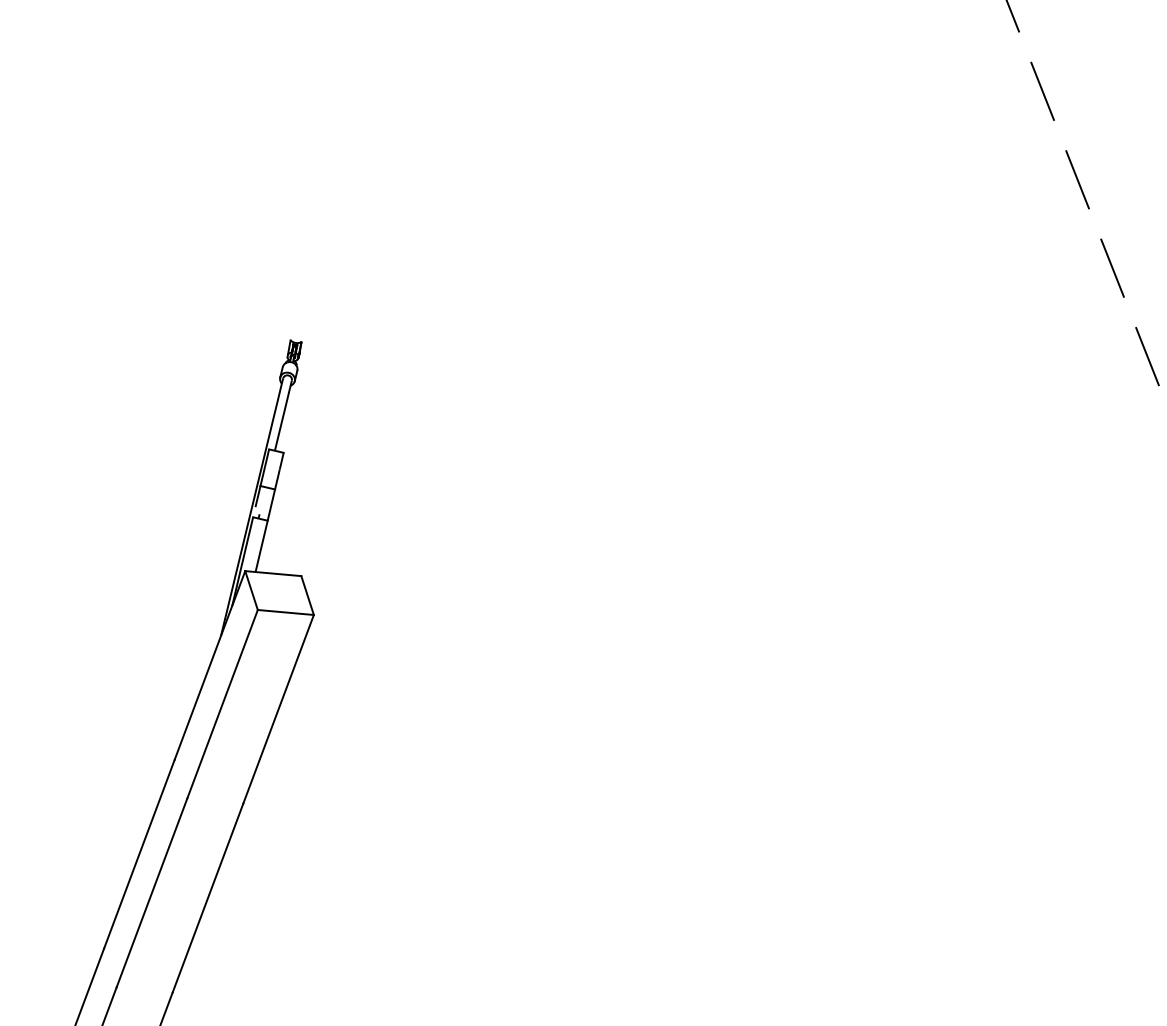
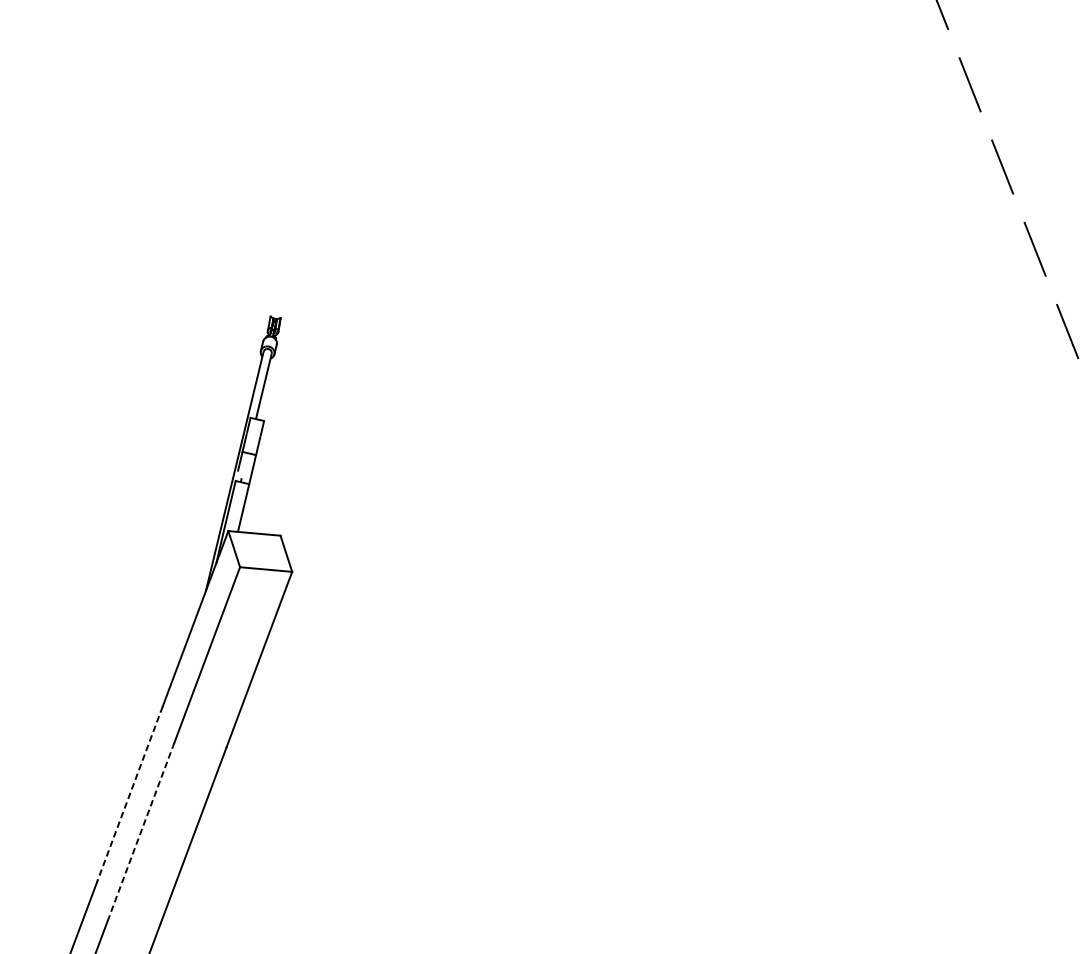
line: (139, 854) -> (129, 794), solid -> dashed
line: (151, 893) -> (141, 830), solid -> dashed

